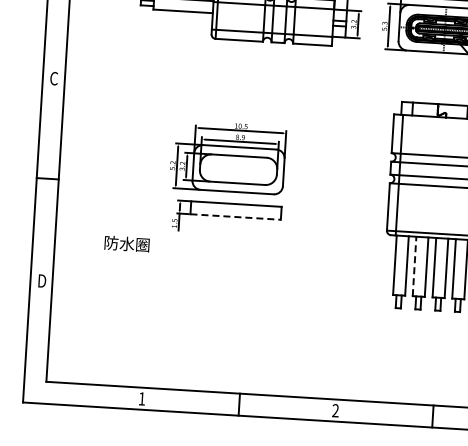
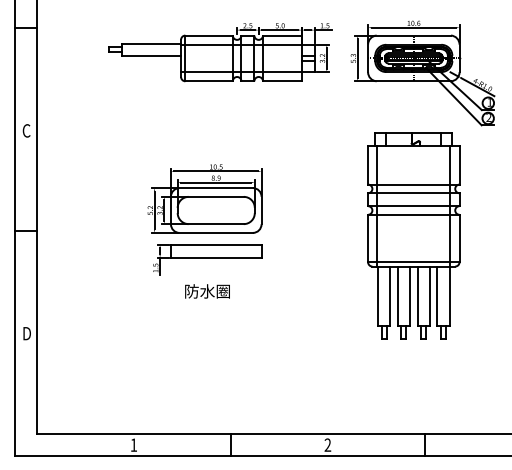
line: (235, 216) -> (216, 257), dashed -> solid
text: (127, 244) -> (207, 291), moved
line: (414, 266) -> (397, 296), dashed -> solid

